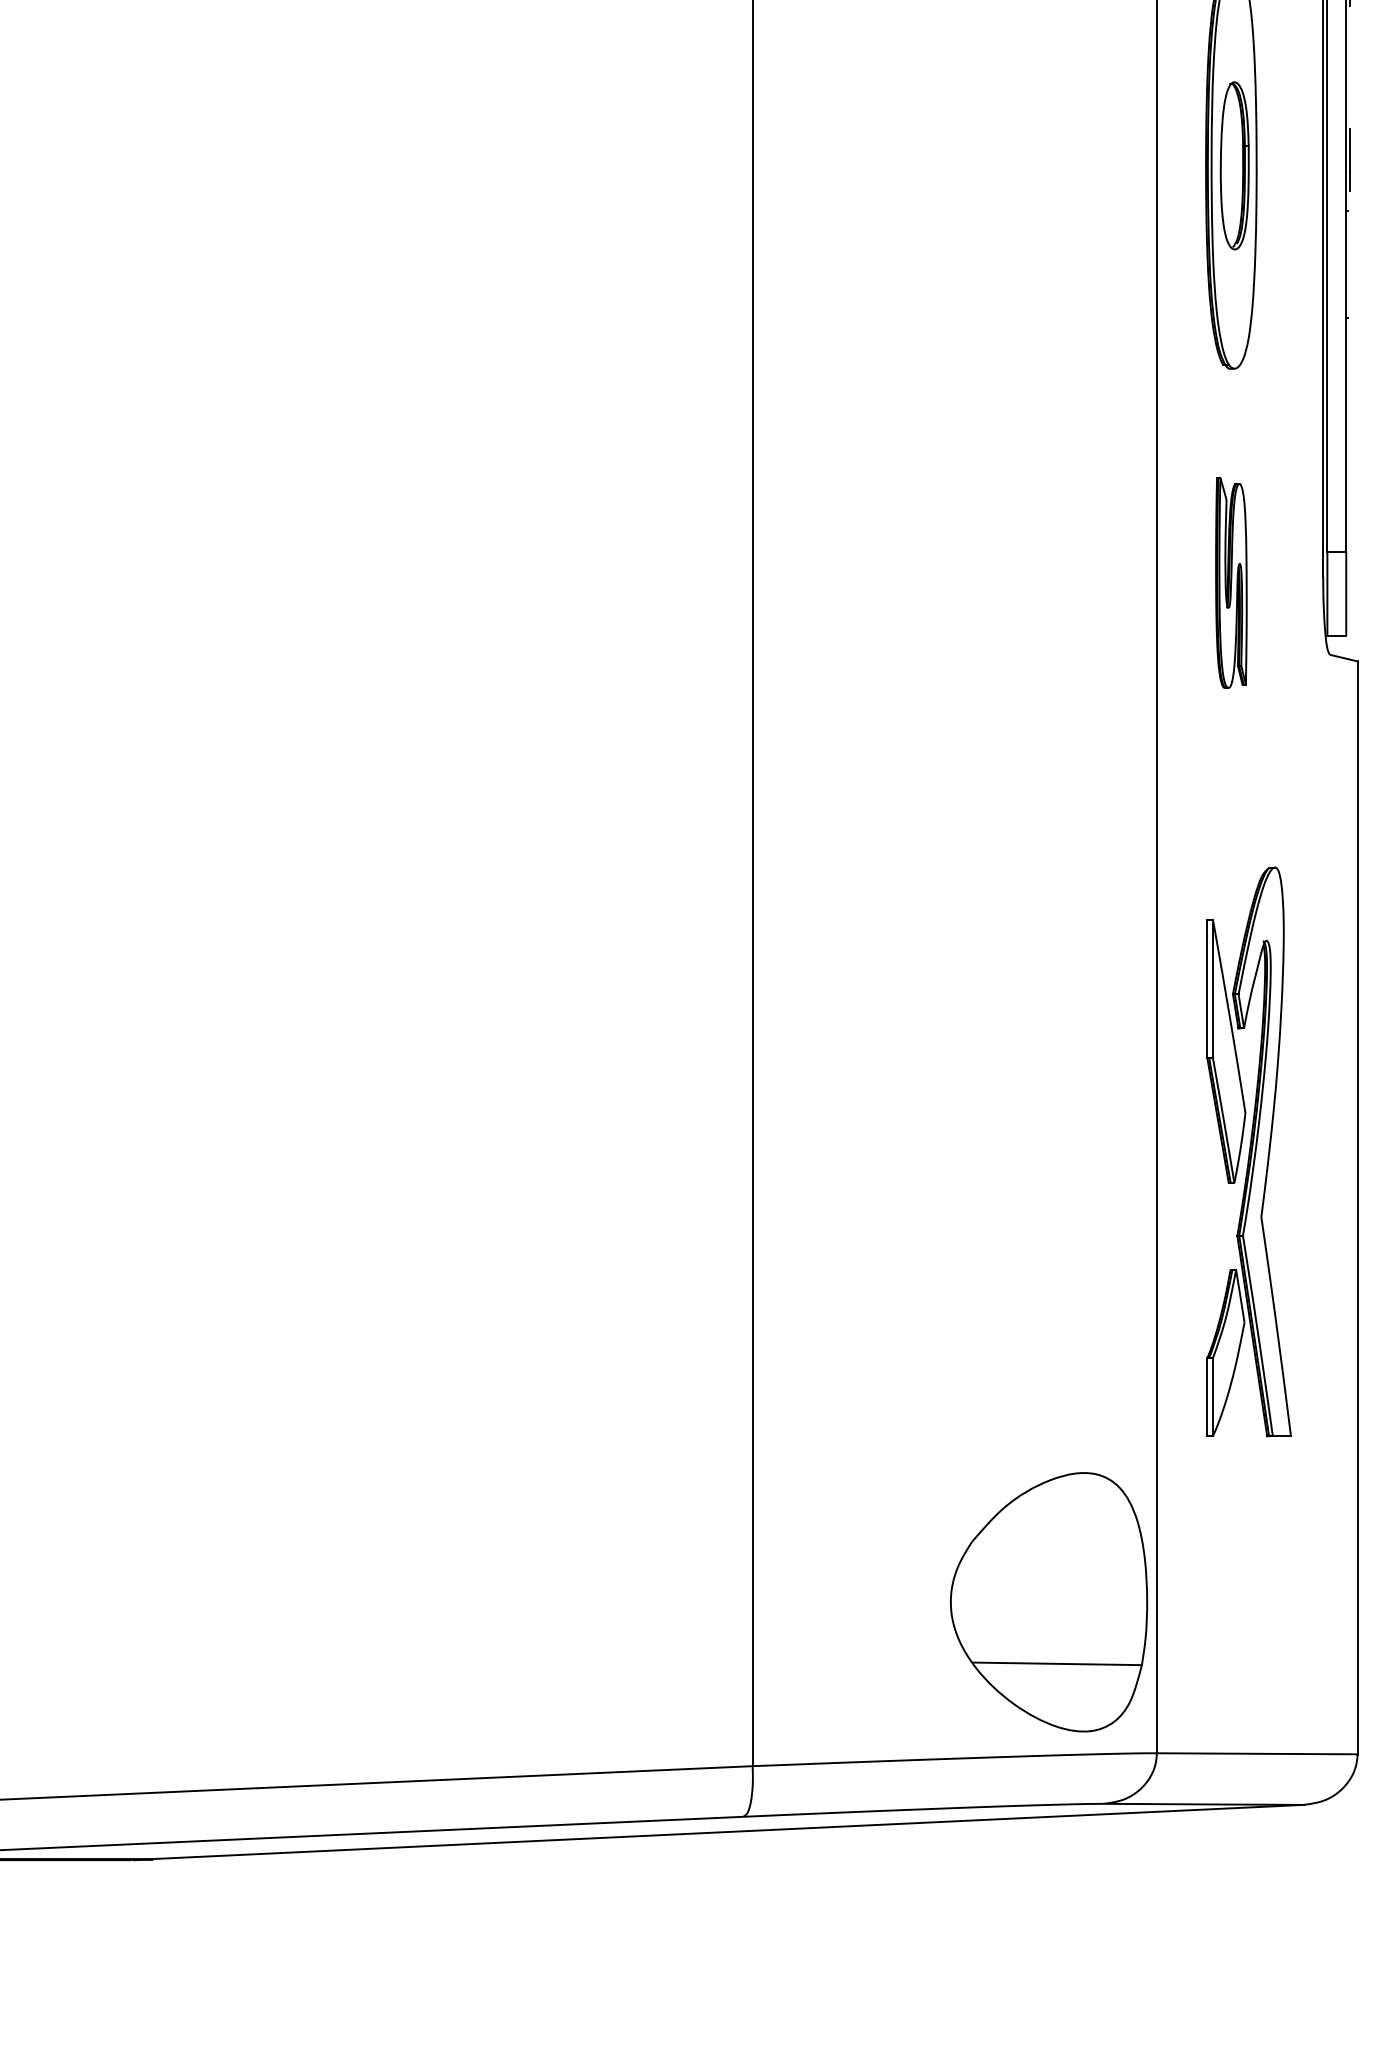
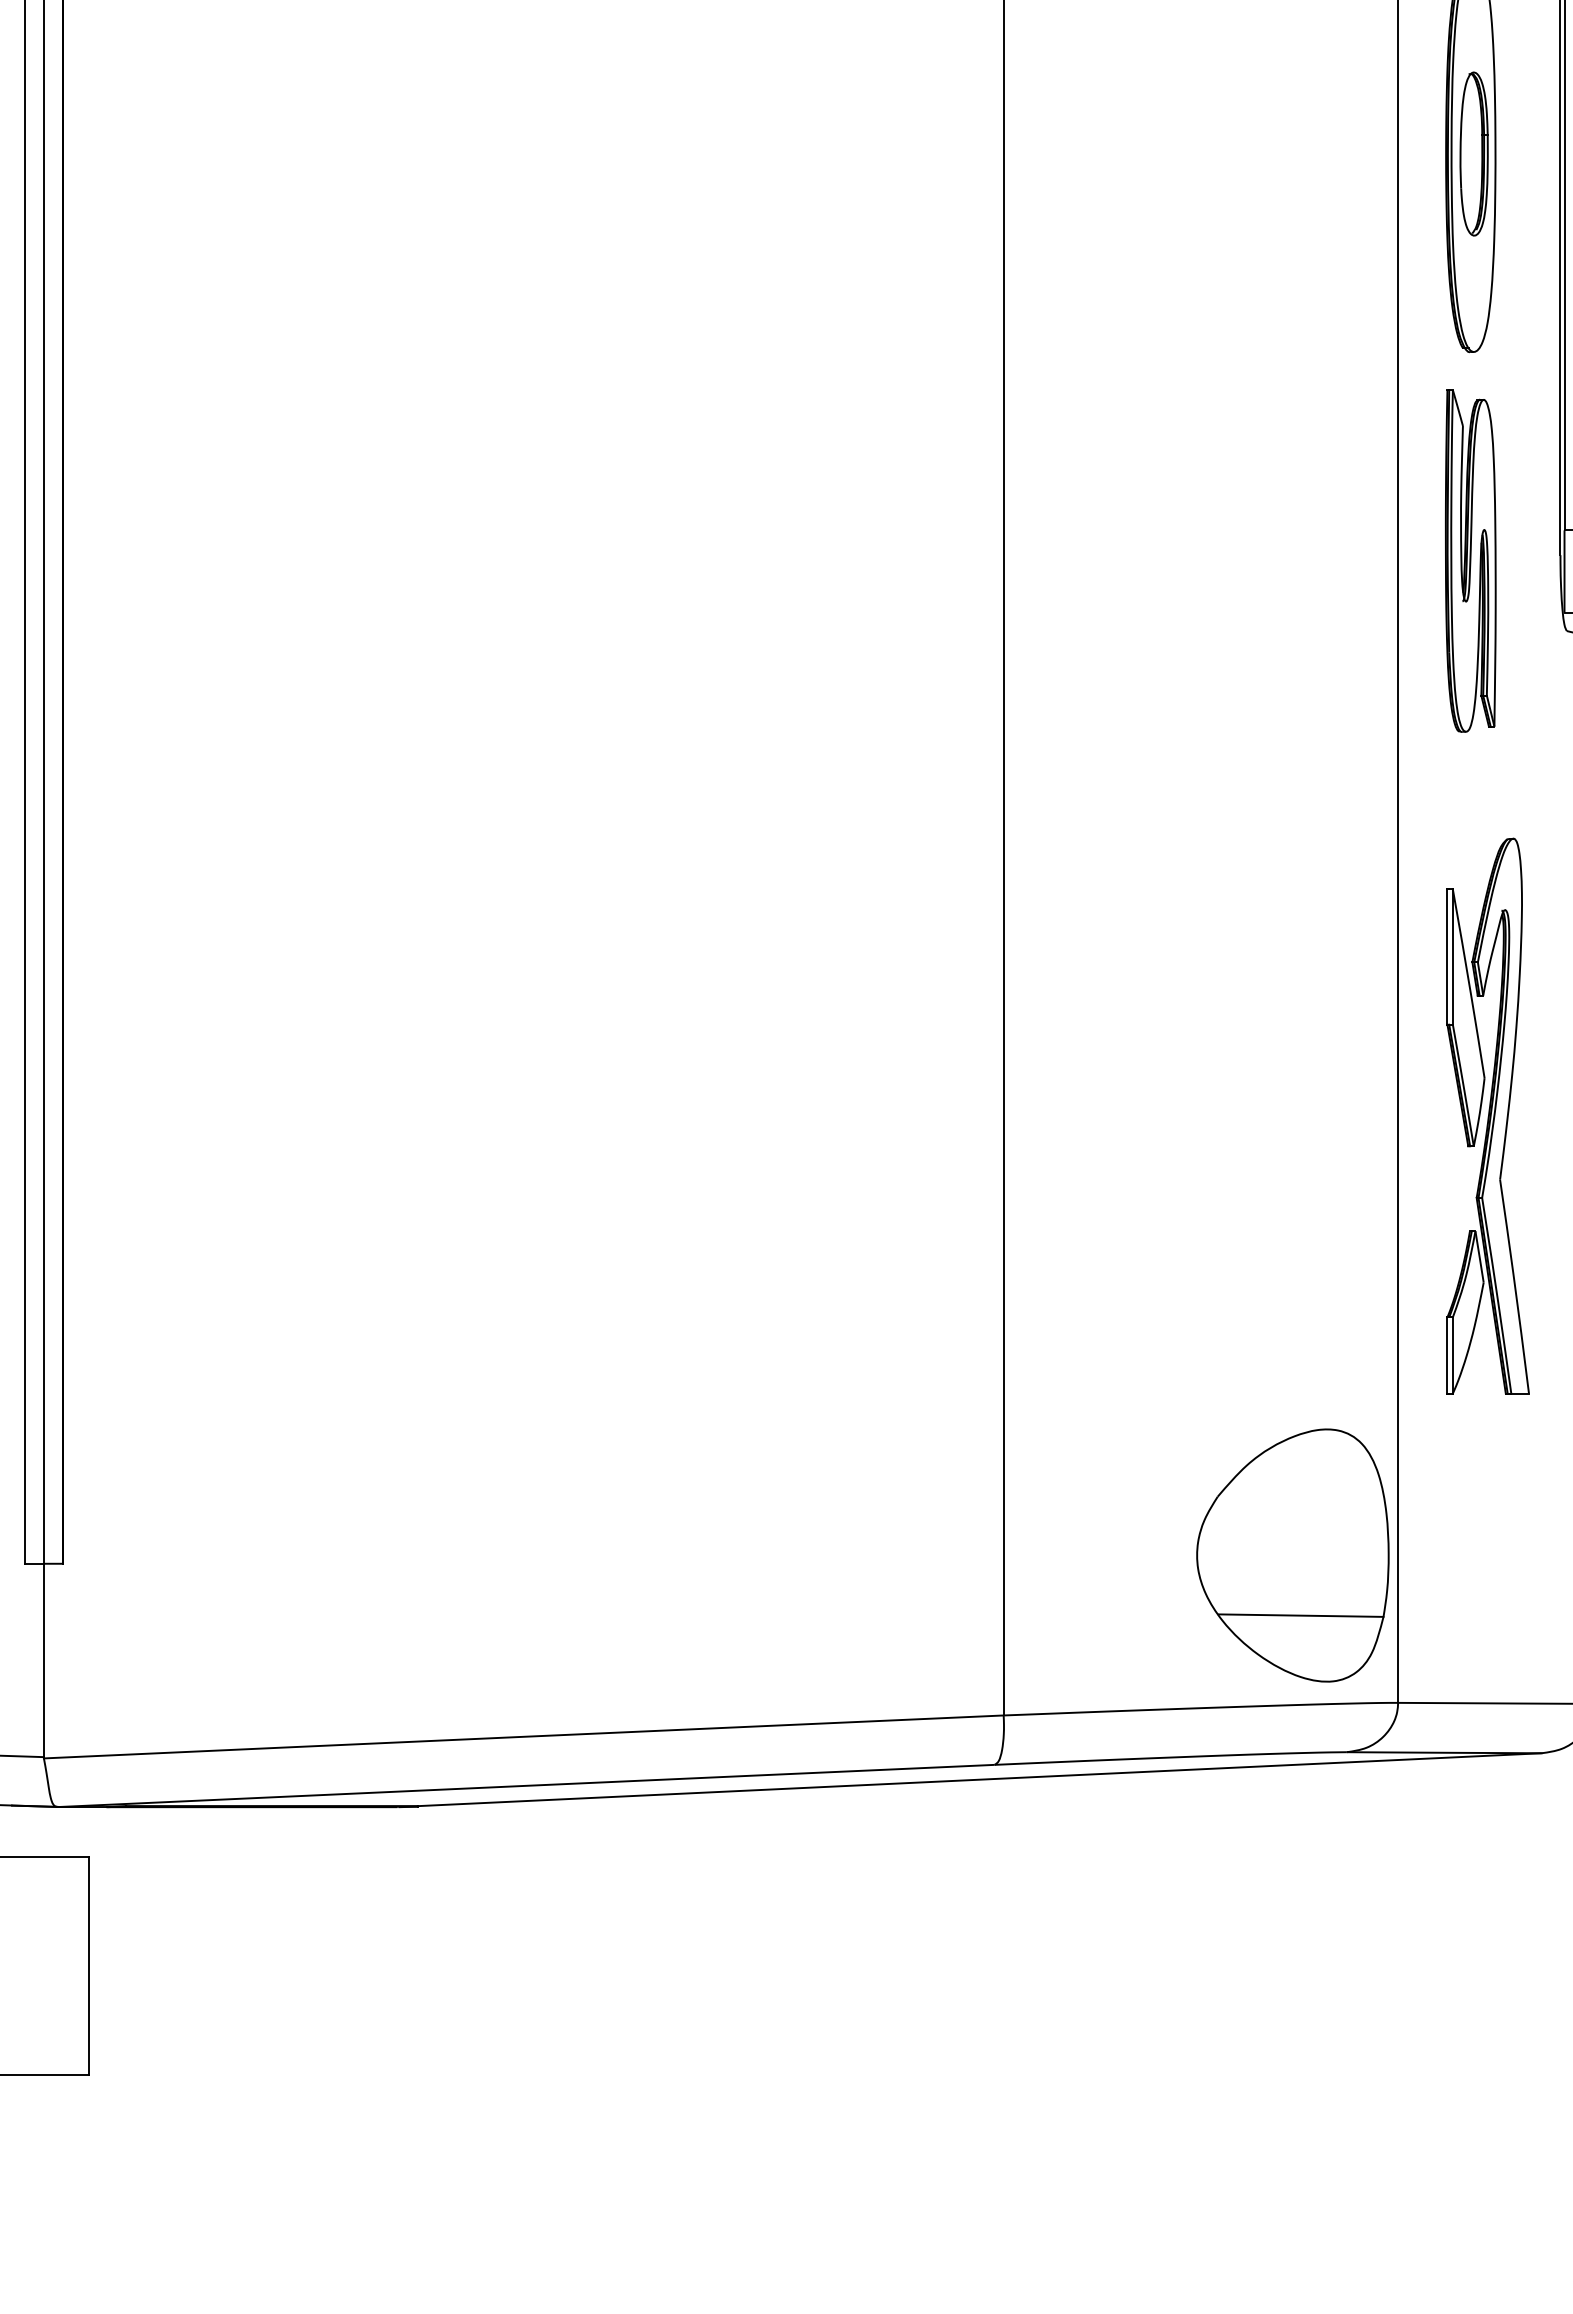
part: (1231, 582) -> (1470, 560), size x1.67

